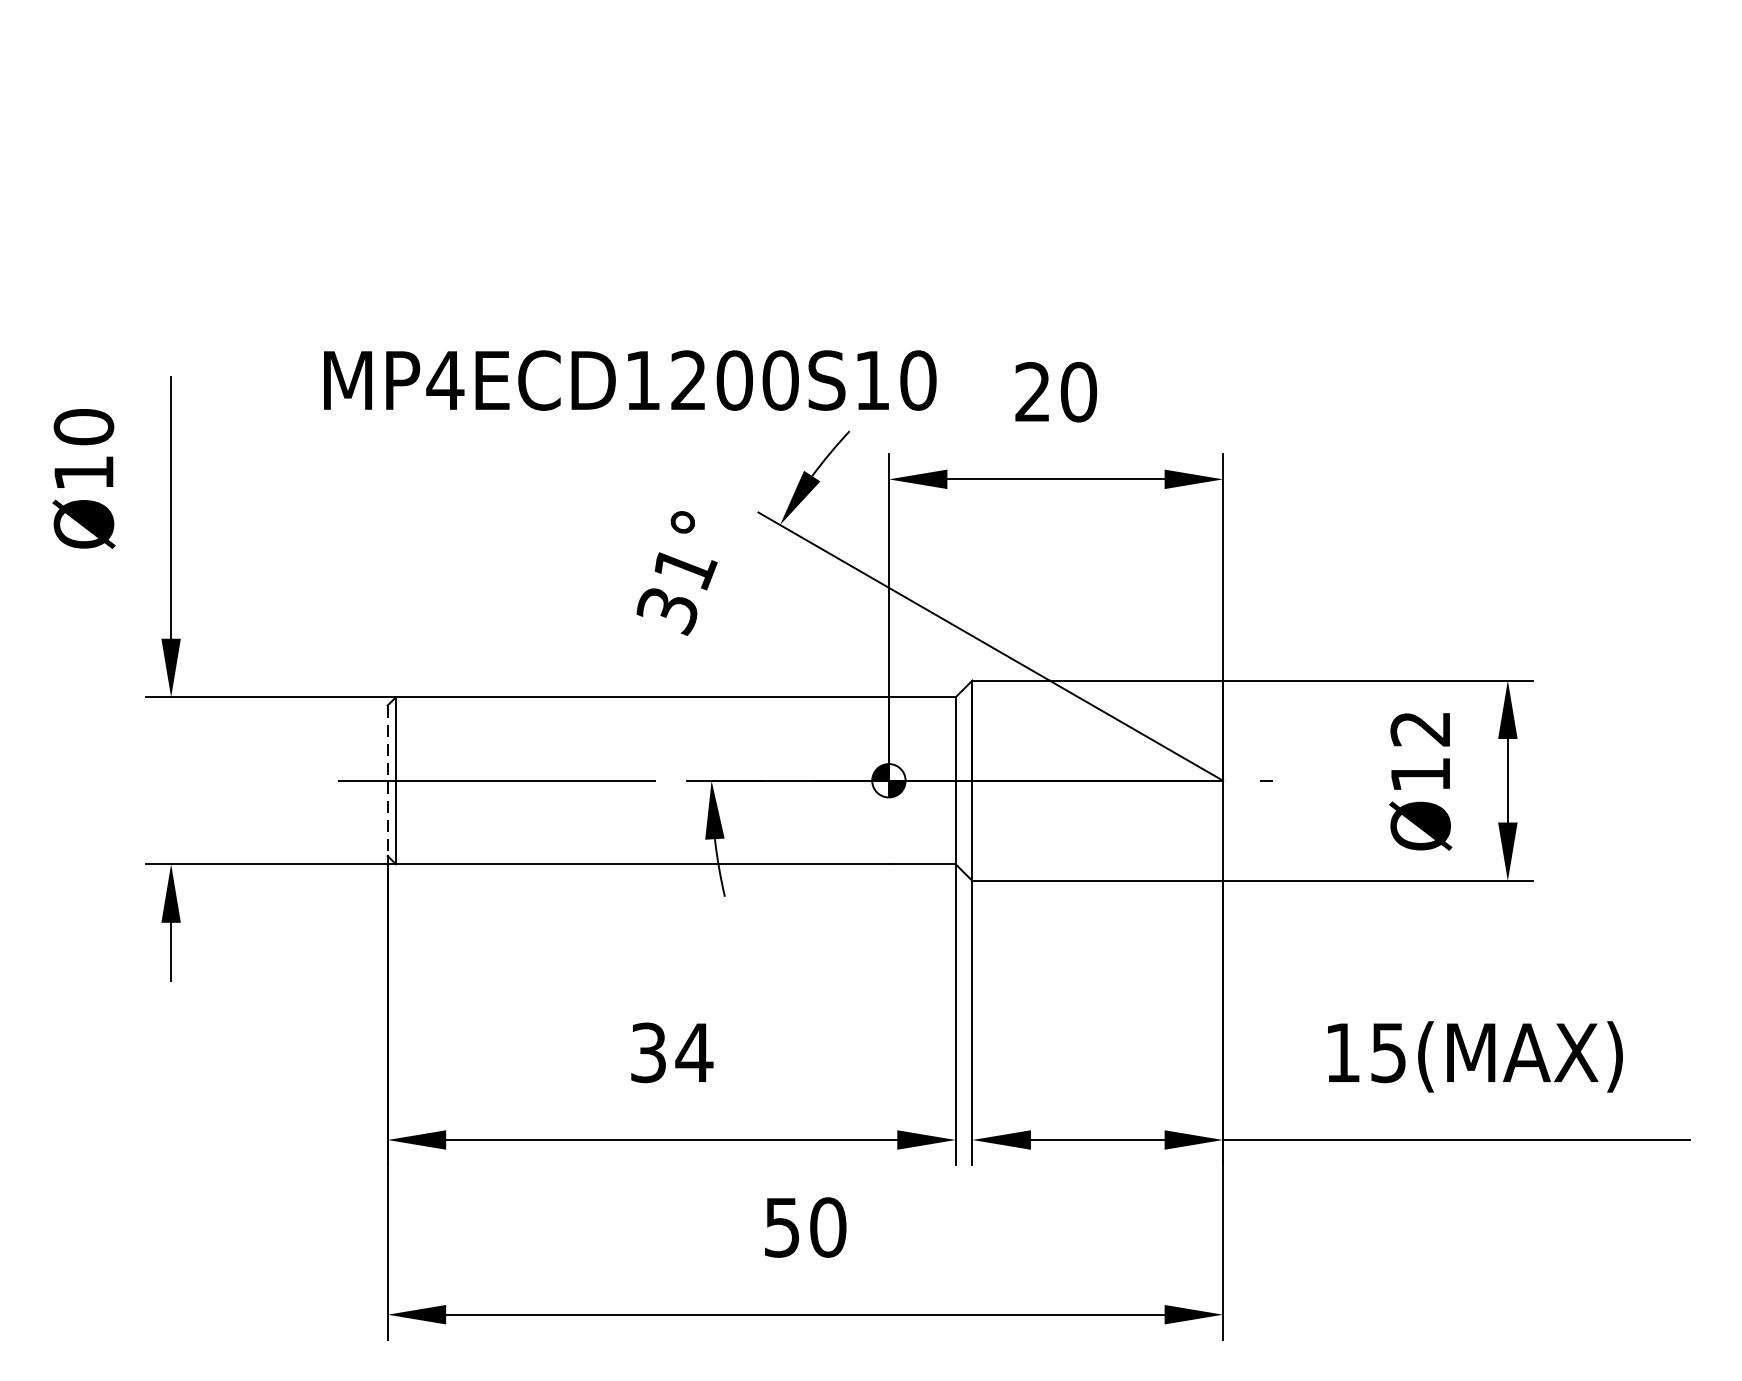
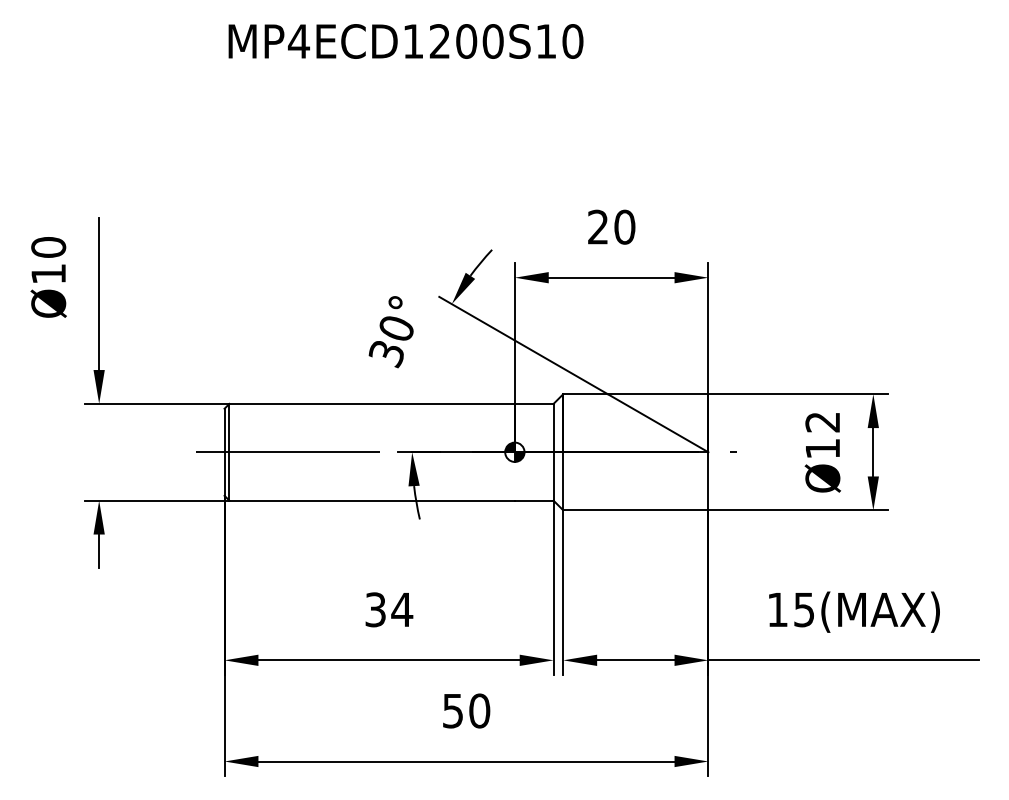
text: (629, 380) -> (405, 41), moved
text: (686, 567) -> (397, 328), 31° -> 30°
line: (387, 781) -> (224, 452), dashed -> solid

